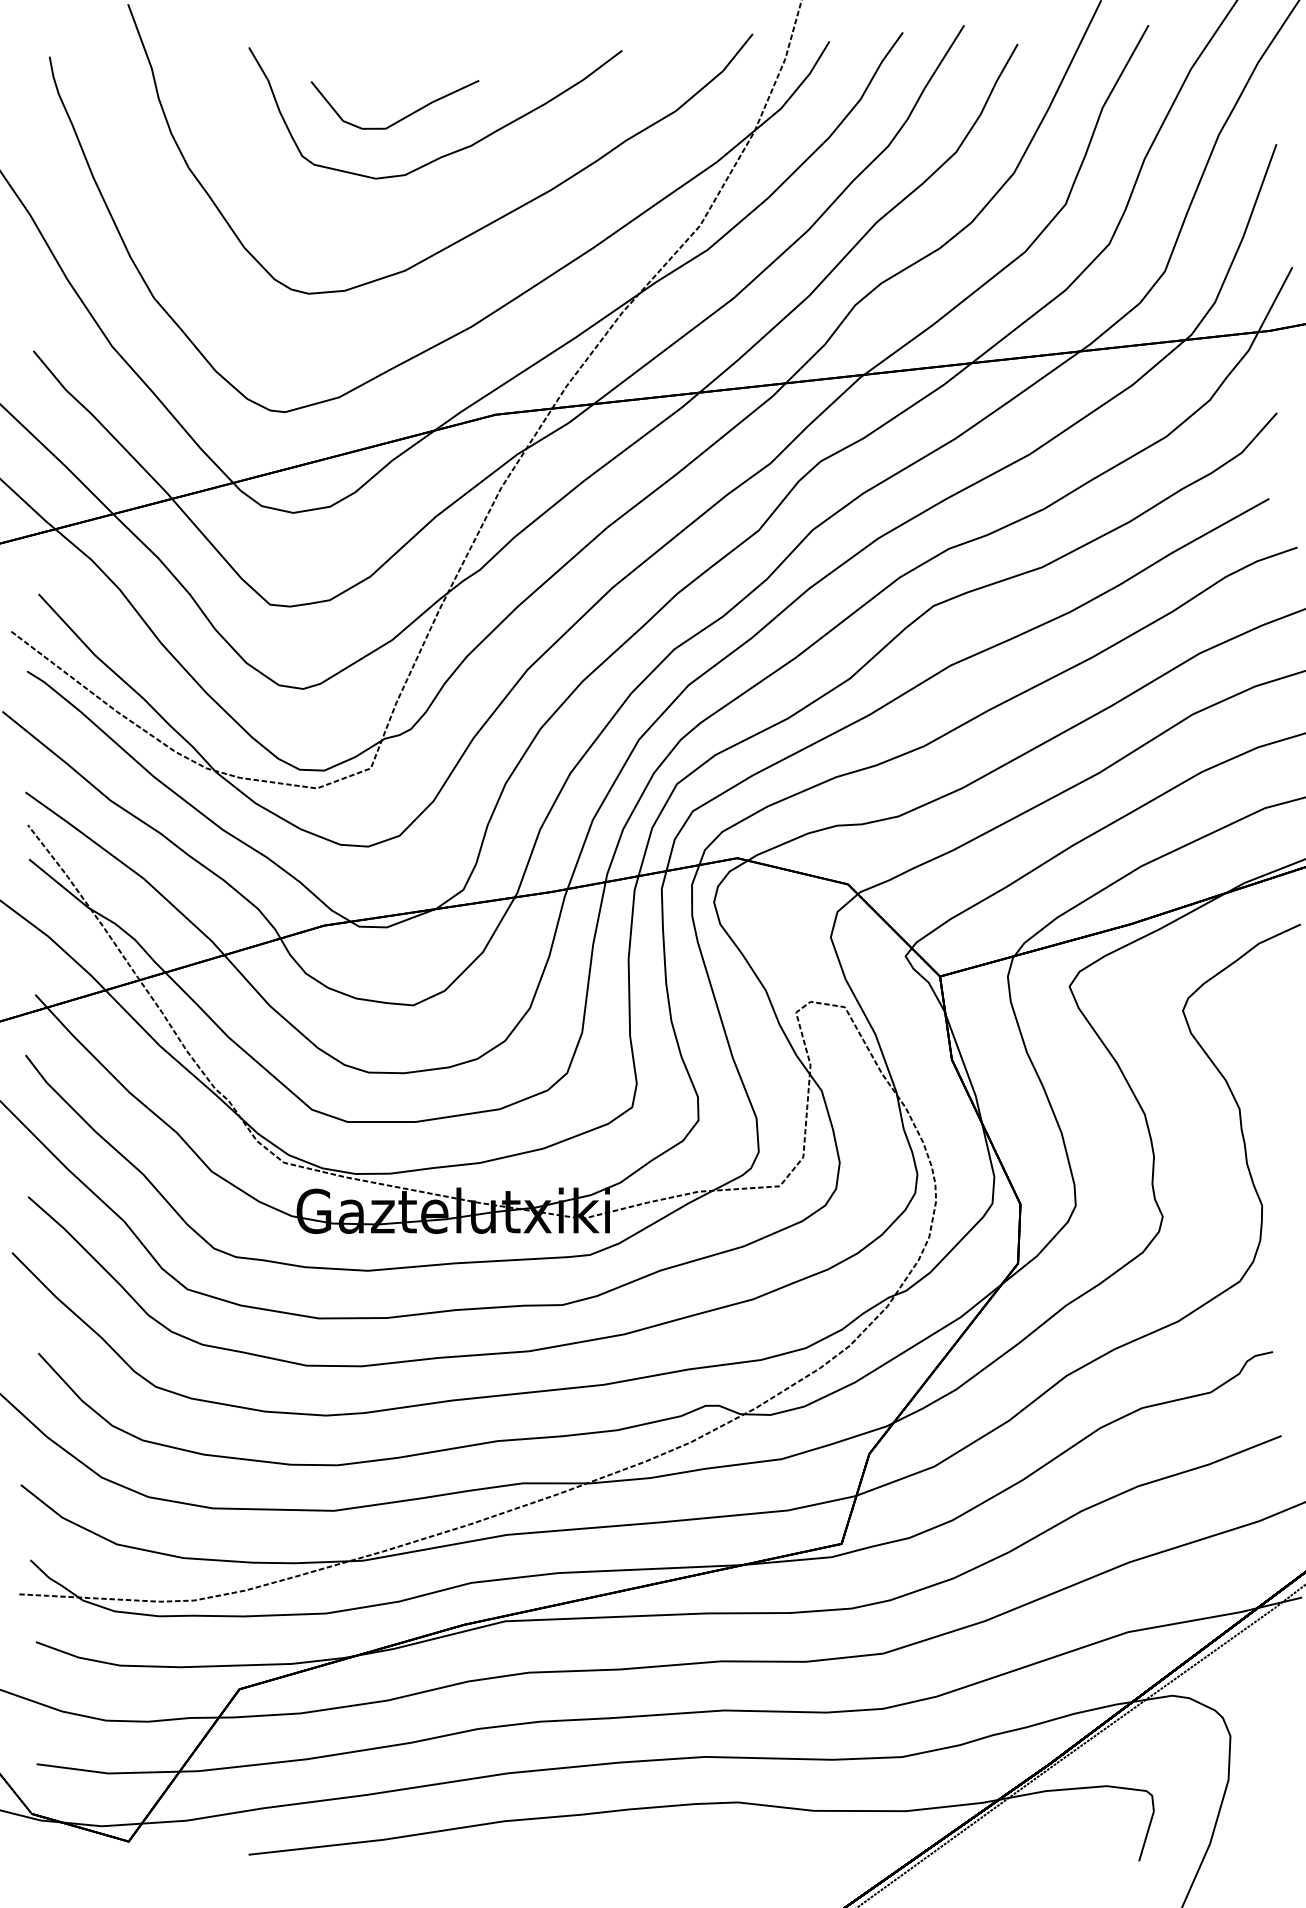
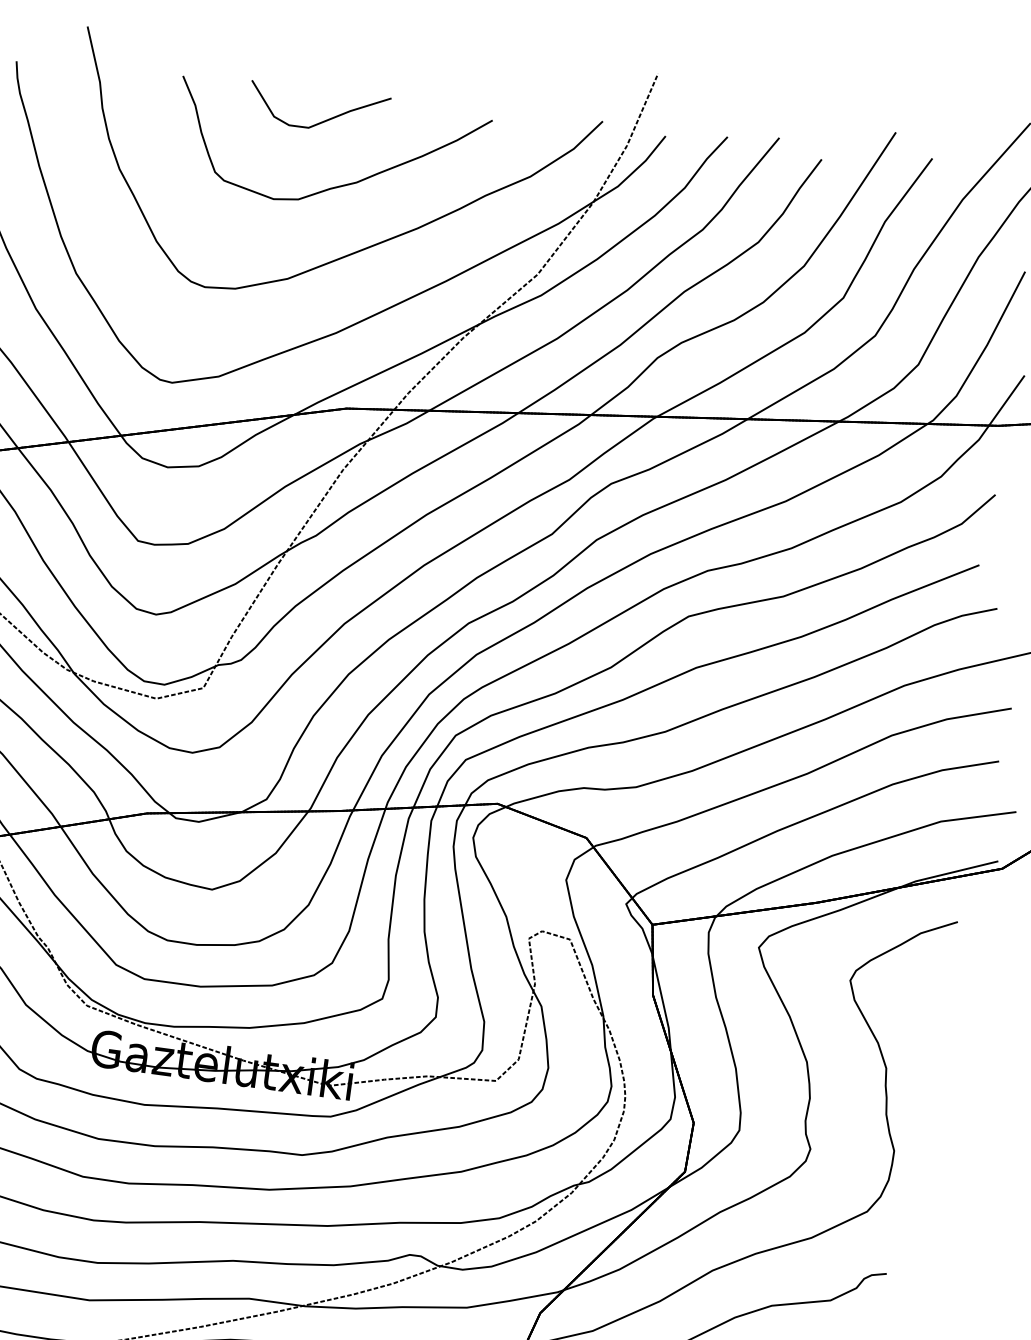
part: (401, 118) -> (322, 121), moved

